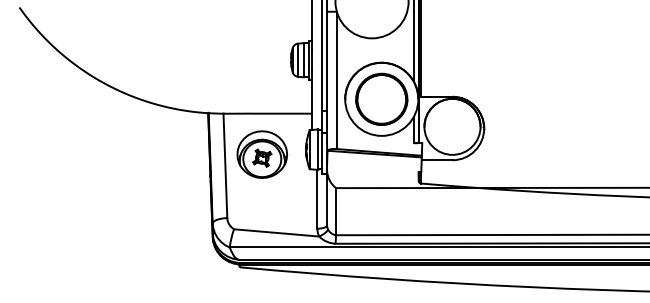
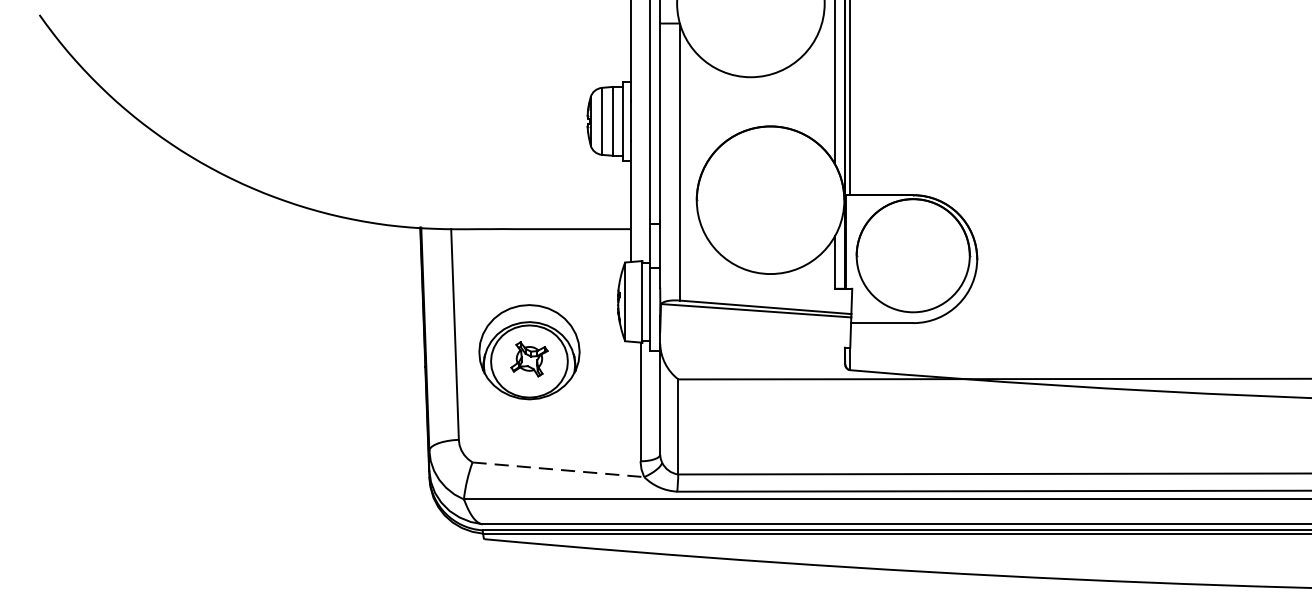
part: (381, 98) -> (770, 198), removed
part: (262, 154) -> (529, 351), moved
line: (276, 232) -> (558, 468), solid -> dashed

